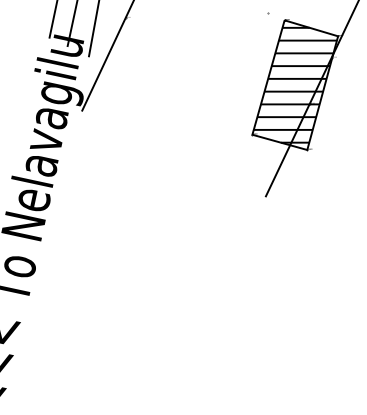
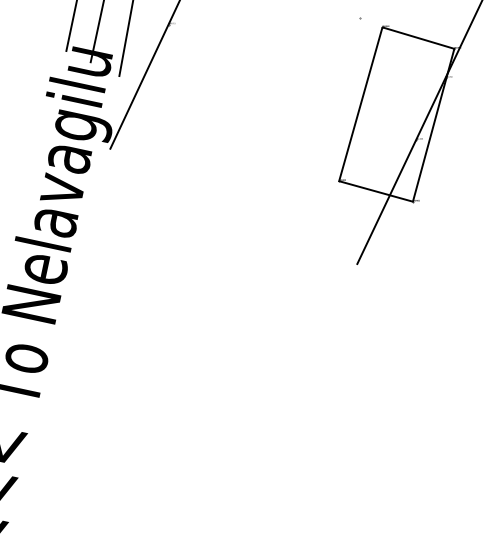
hatch: (294, 84) -> (395, 113), removed

